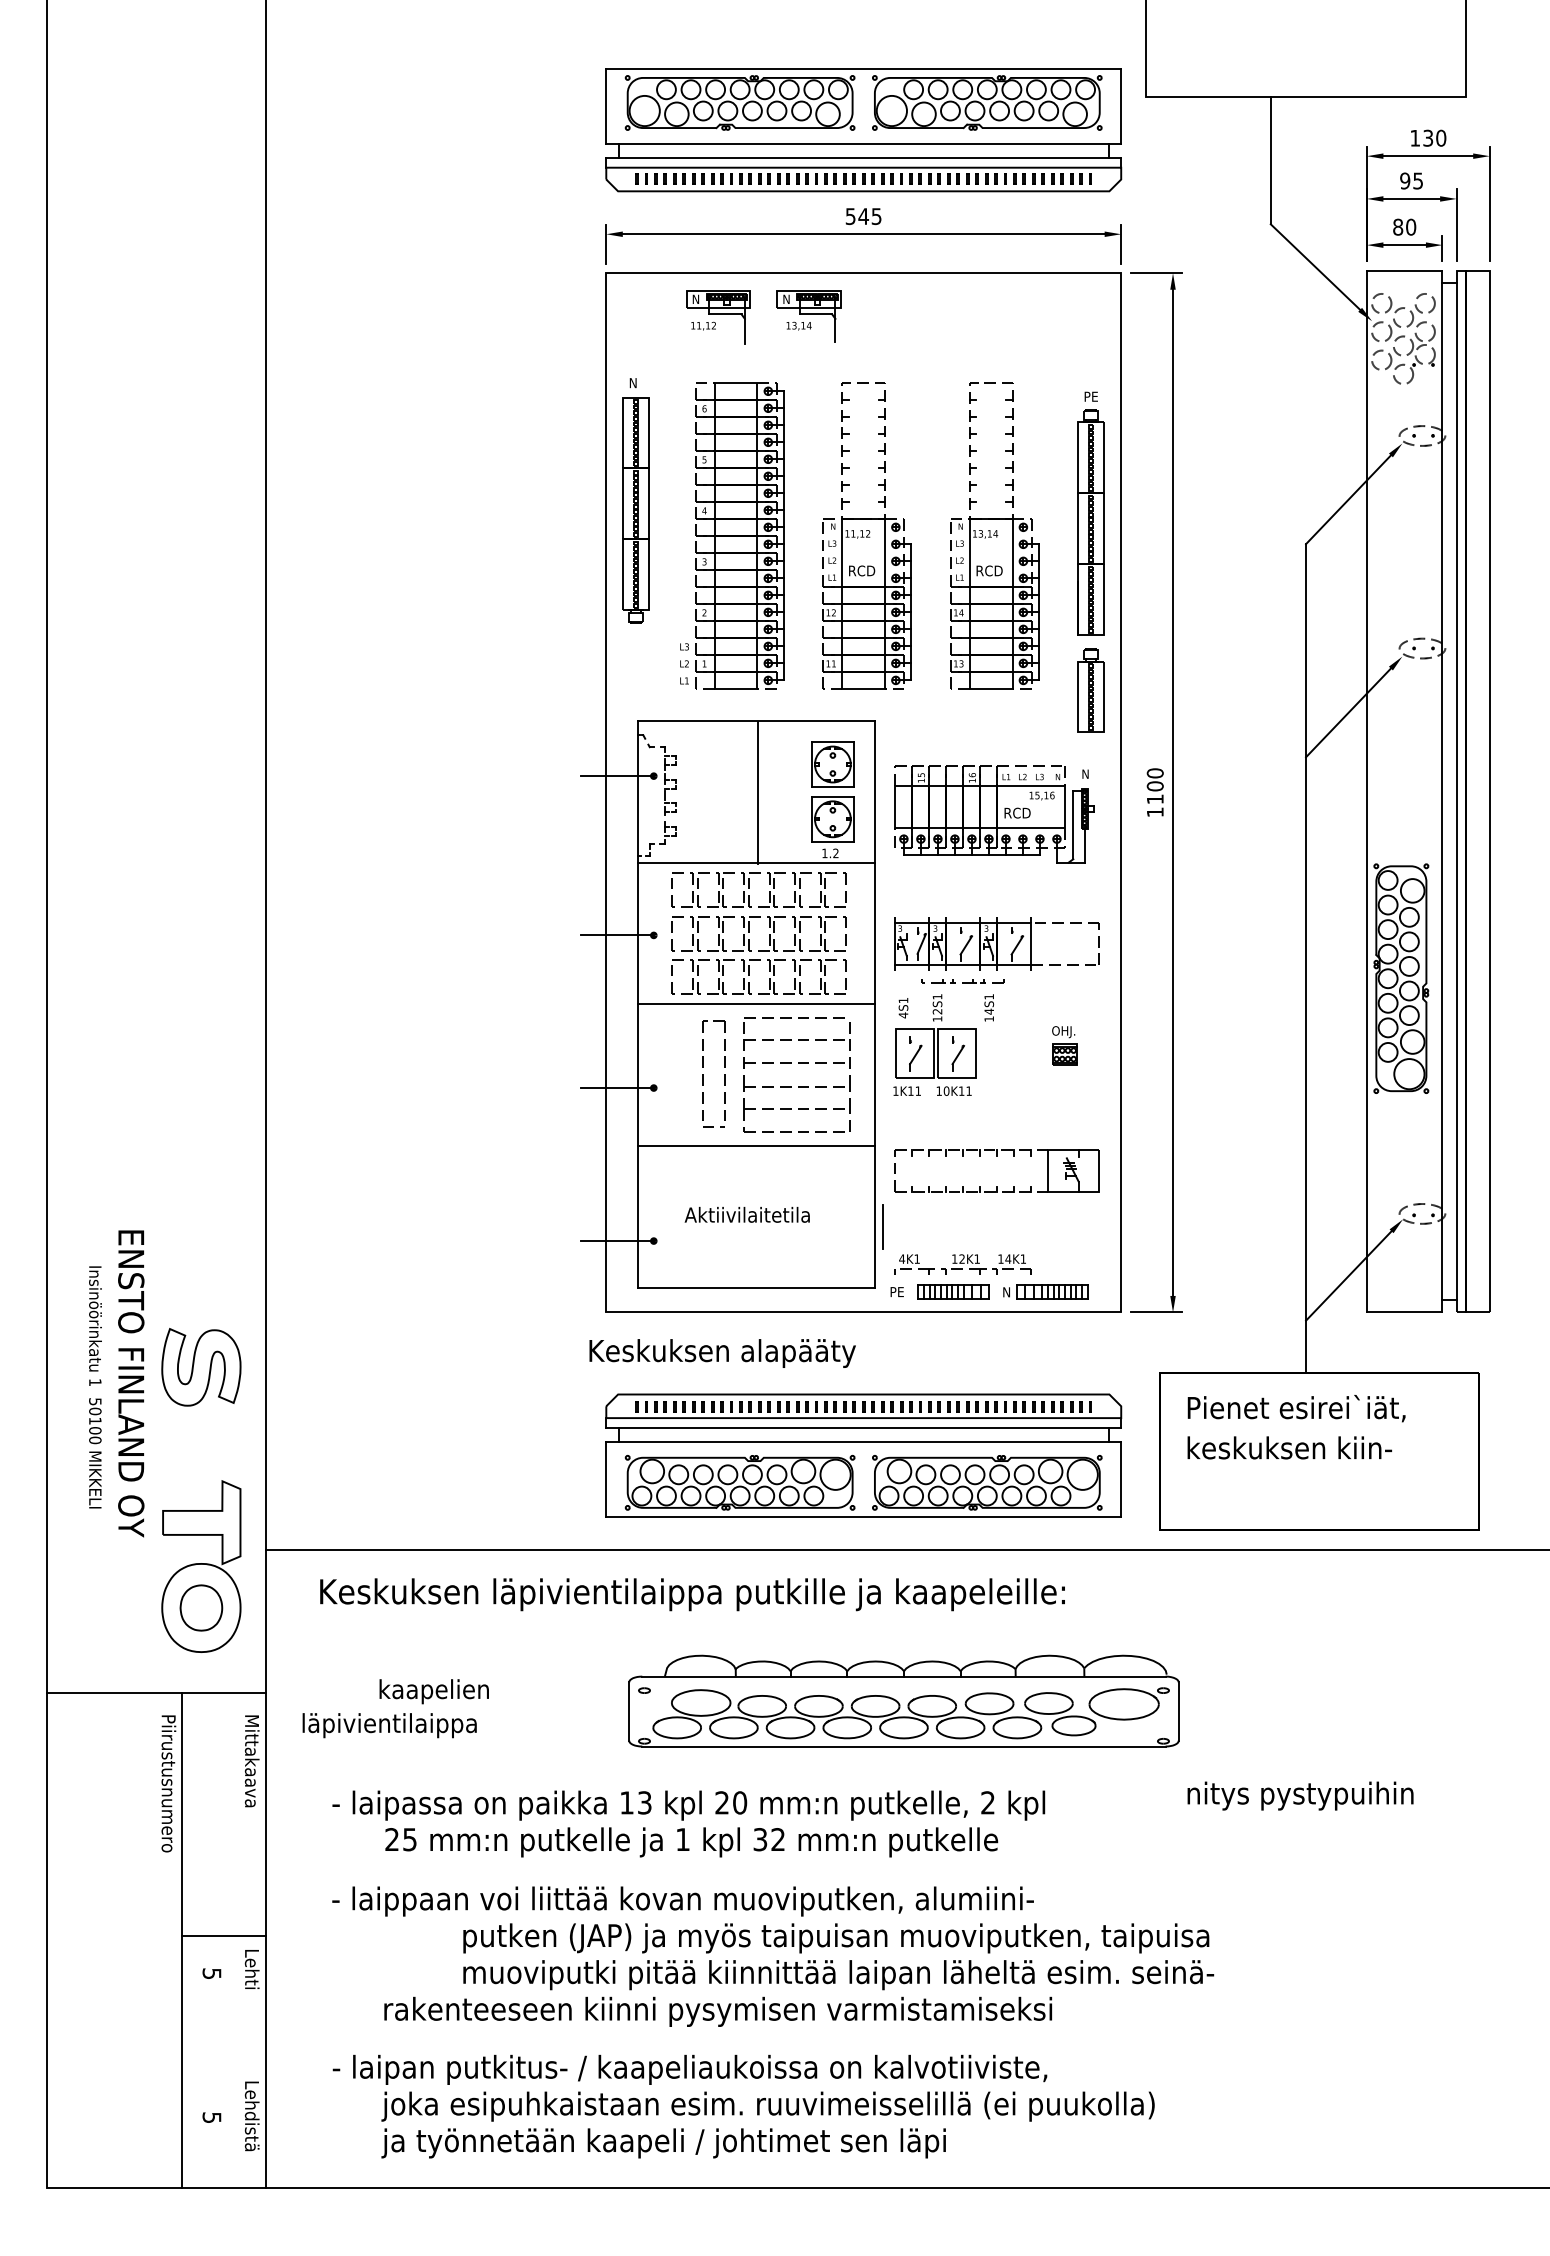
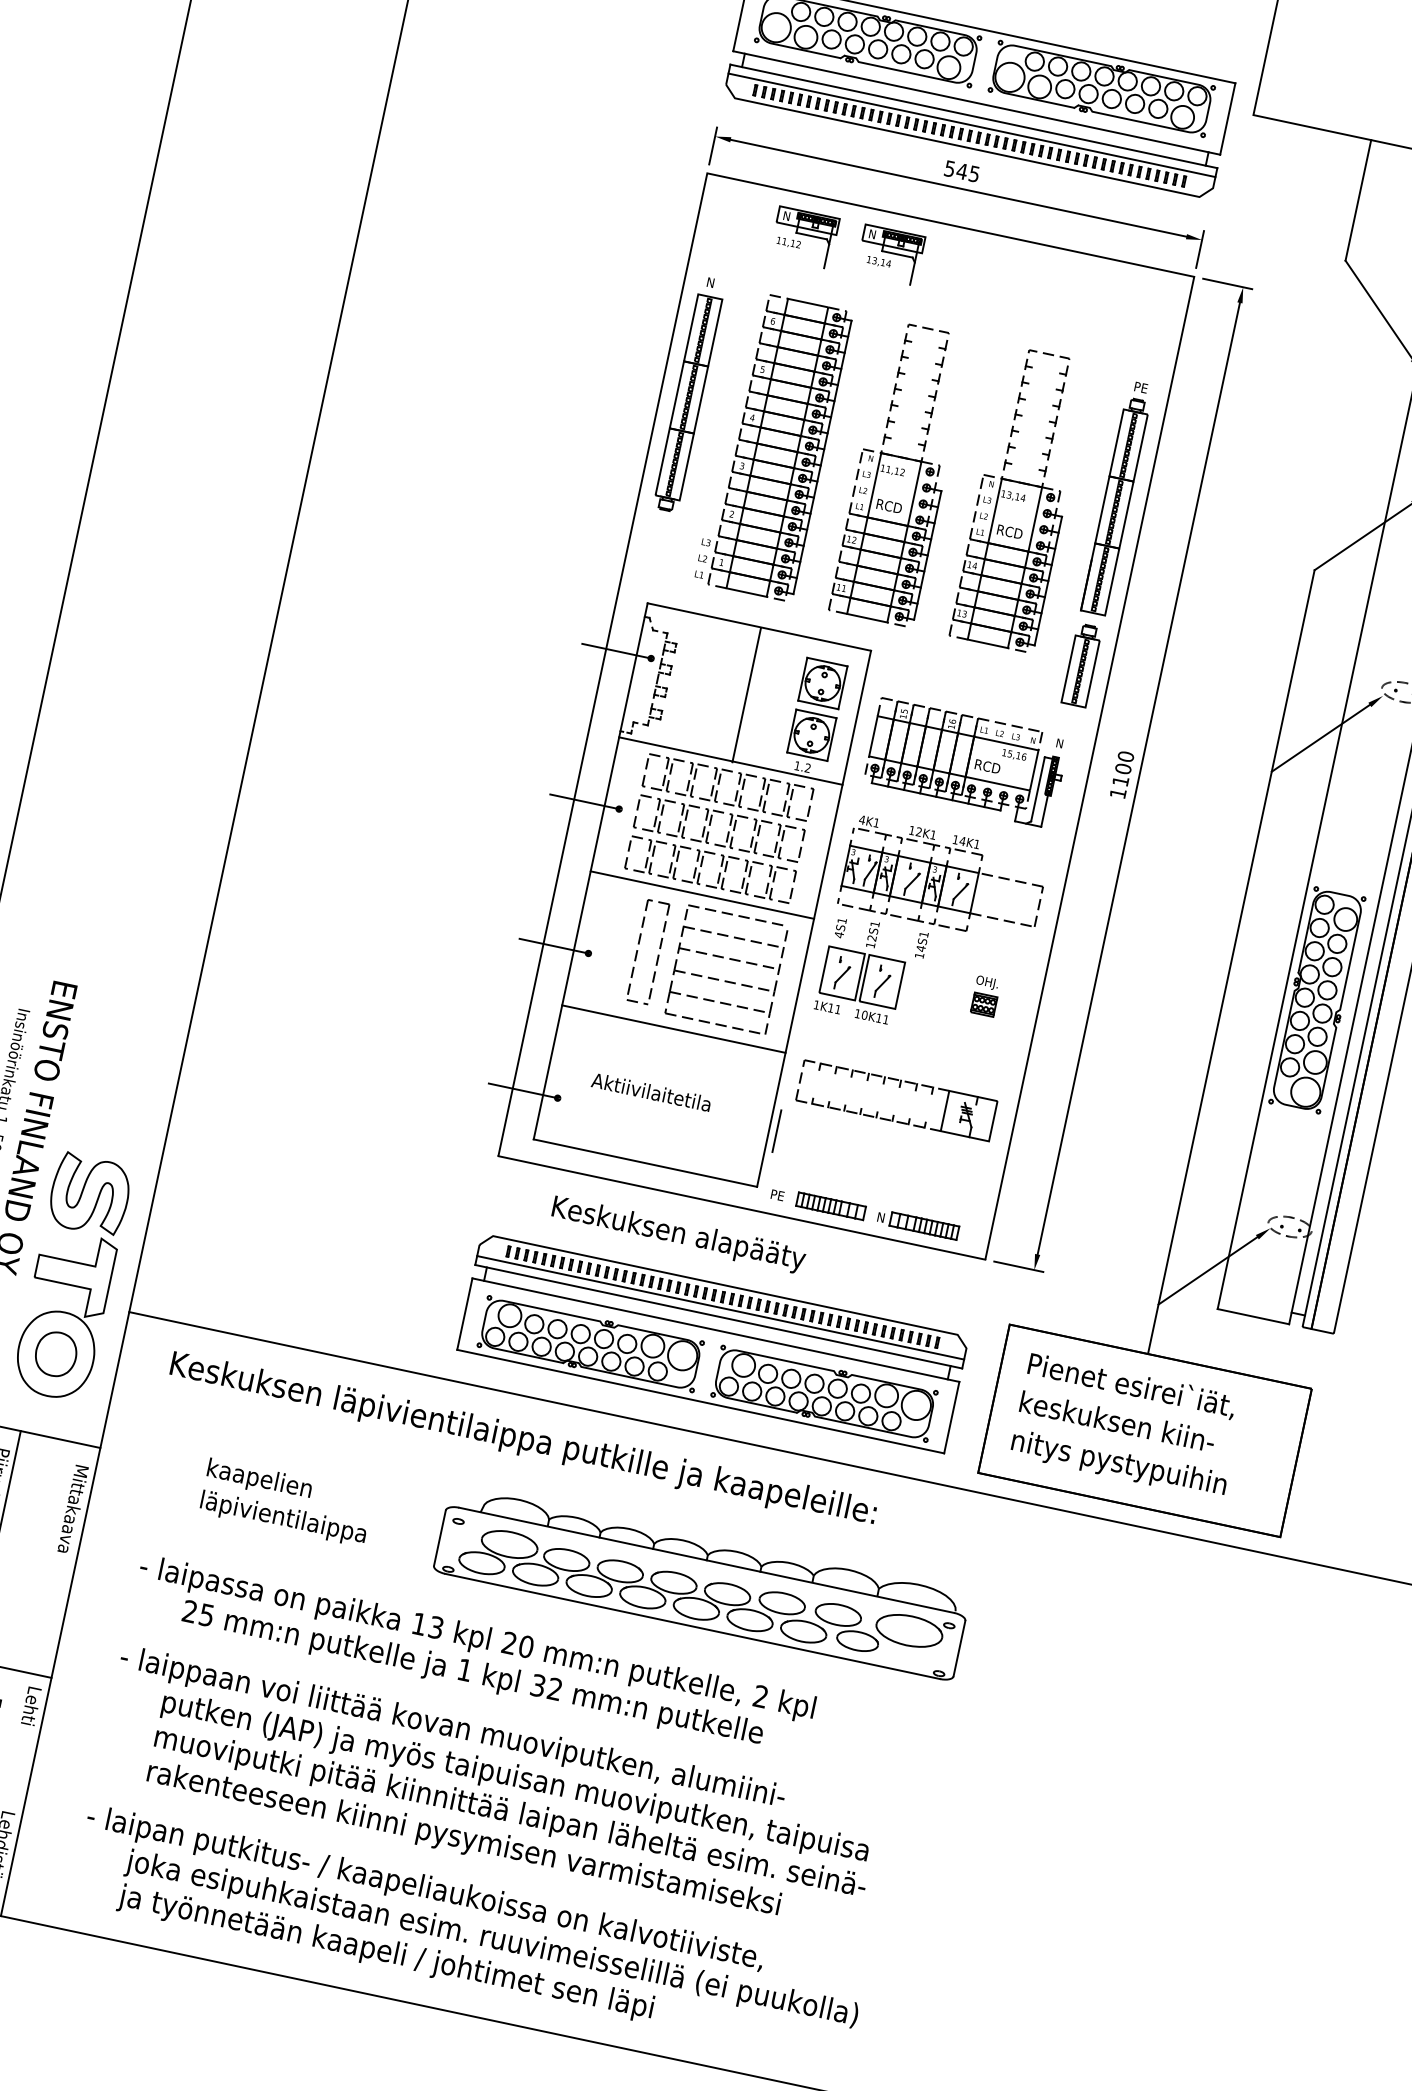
part: (962, 981) -> (901, 914), size x1.67
part: (962, 1264) -> (918, 837), moved
text: (722, 1353) -> (678, 1234), moved
part: (201, 1367) -> (90, 1194), moved
text: (389, 1725) -> (283, 1518), moved
text: (1300, 1795) -> (1119, 1464), moved
text: (838, 1956) -> (513, 1795), moved

